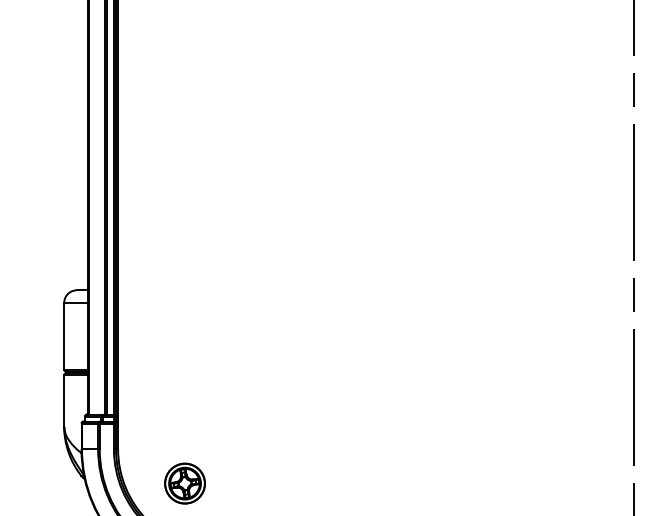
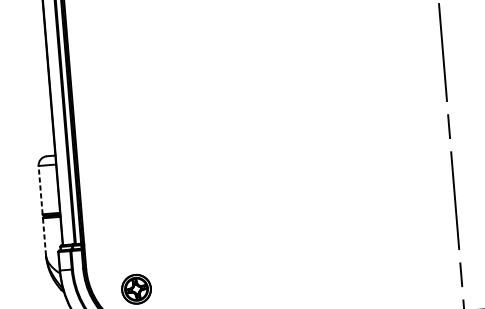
line: (64, 335) -> (40, 189), solid -> dashed
line: (64, 400) -> (44, 236), solid -> dashed

